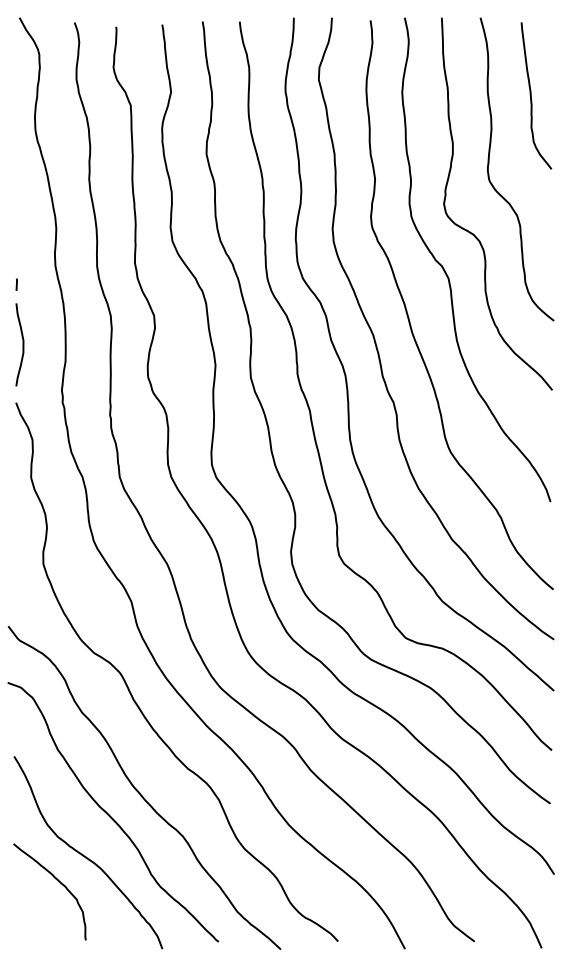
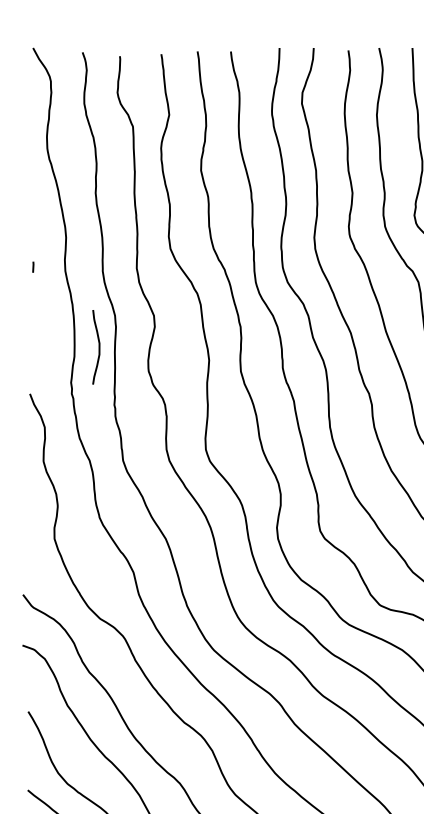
line: (16, 284) -> (33, 267), moved
curve: (22, 344) -> (98, 346), moved

